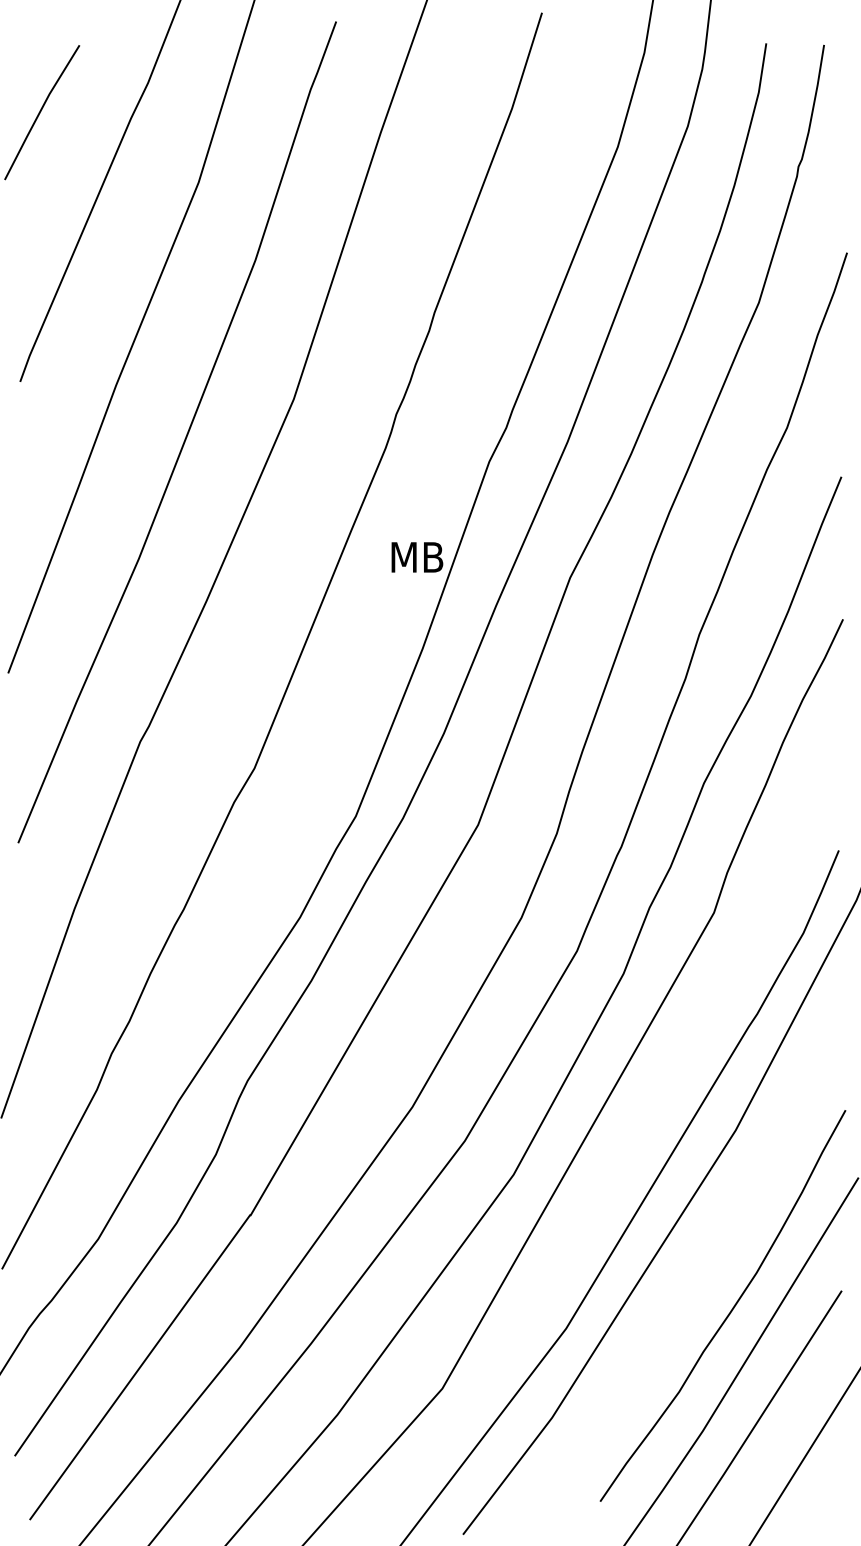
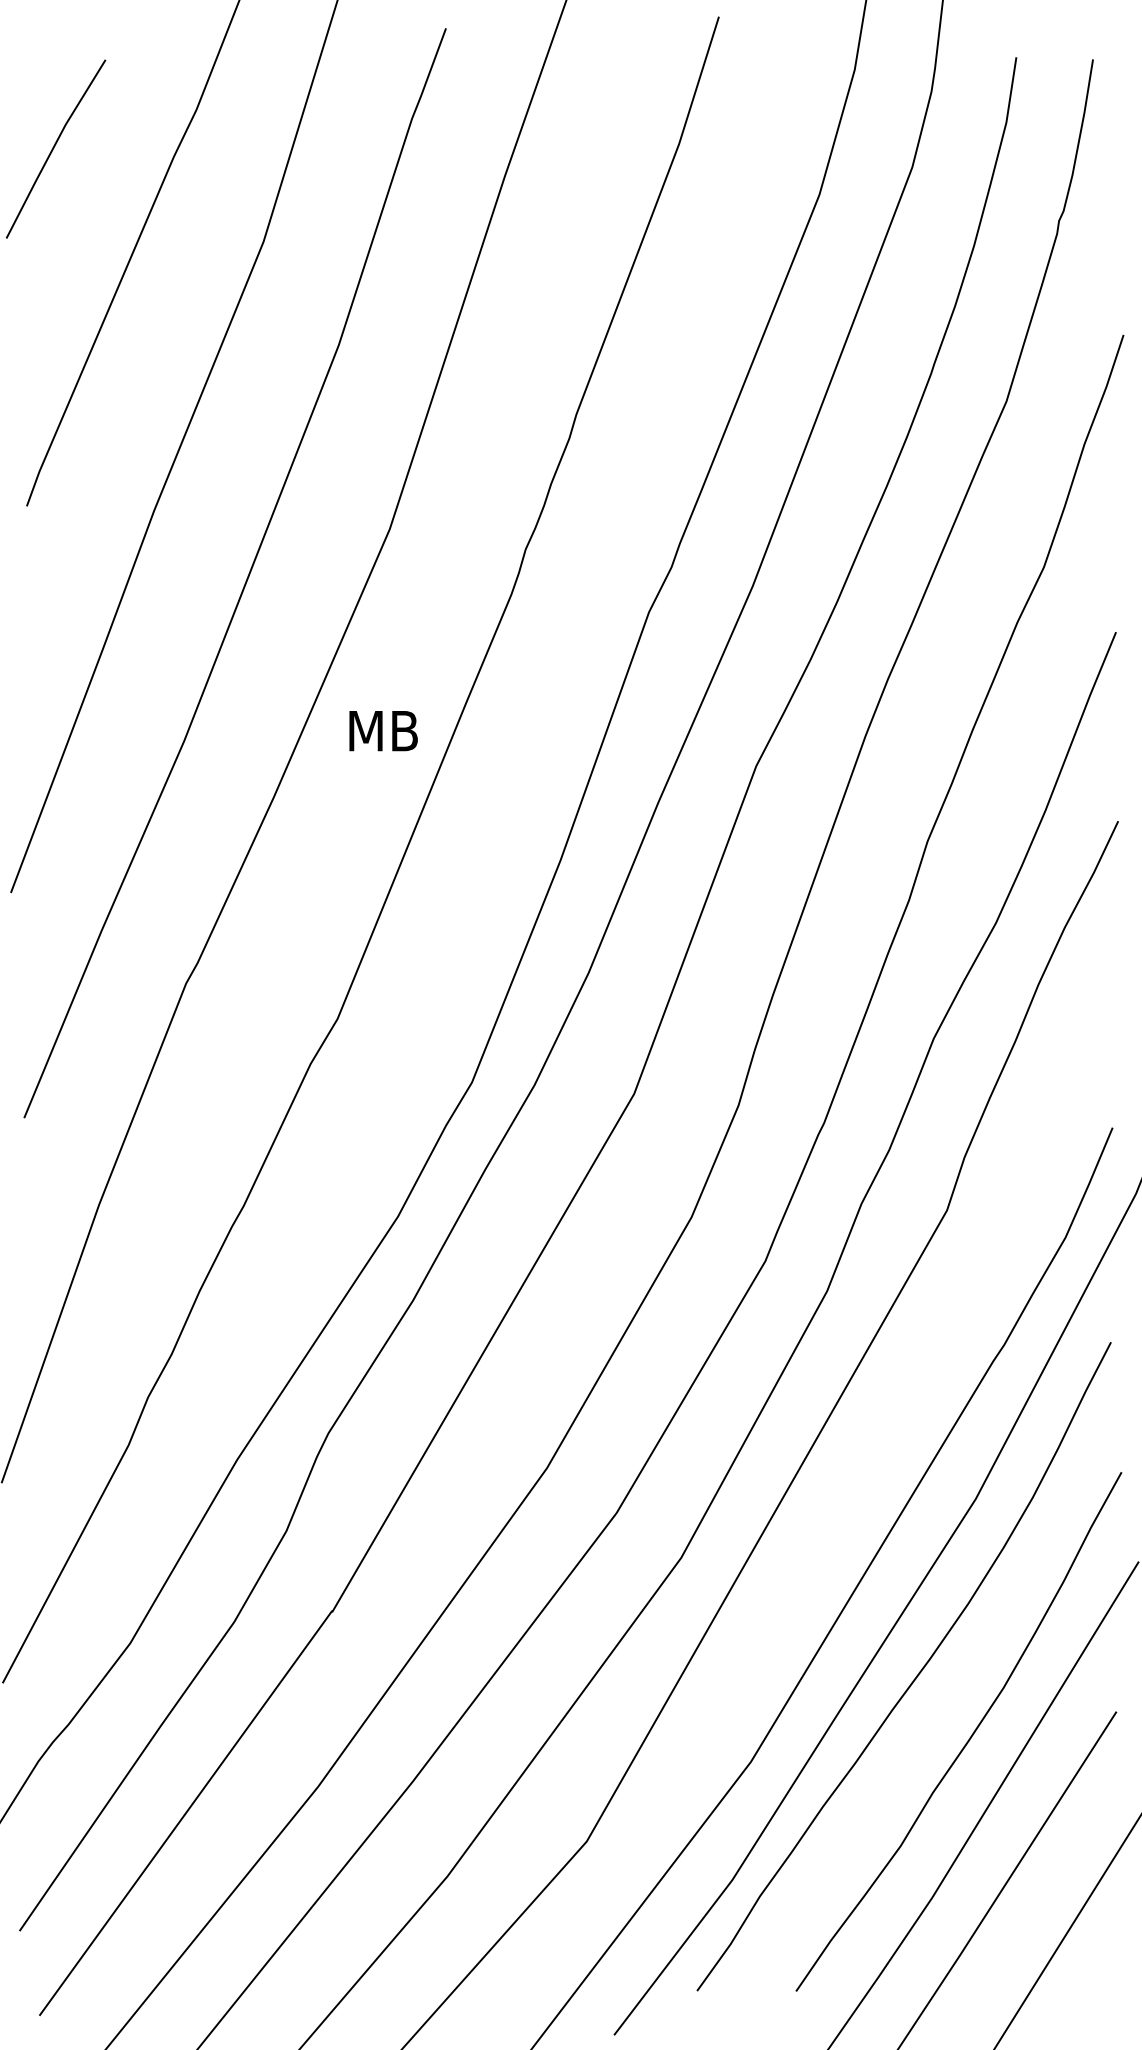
text: (417, 557) -> (383, 731), moved
curve: (691, 1263) -> (916, 1675), added

